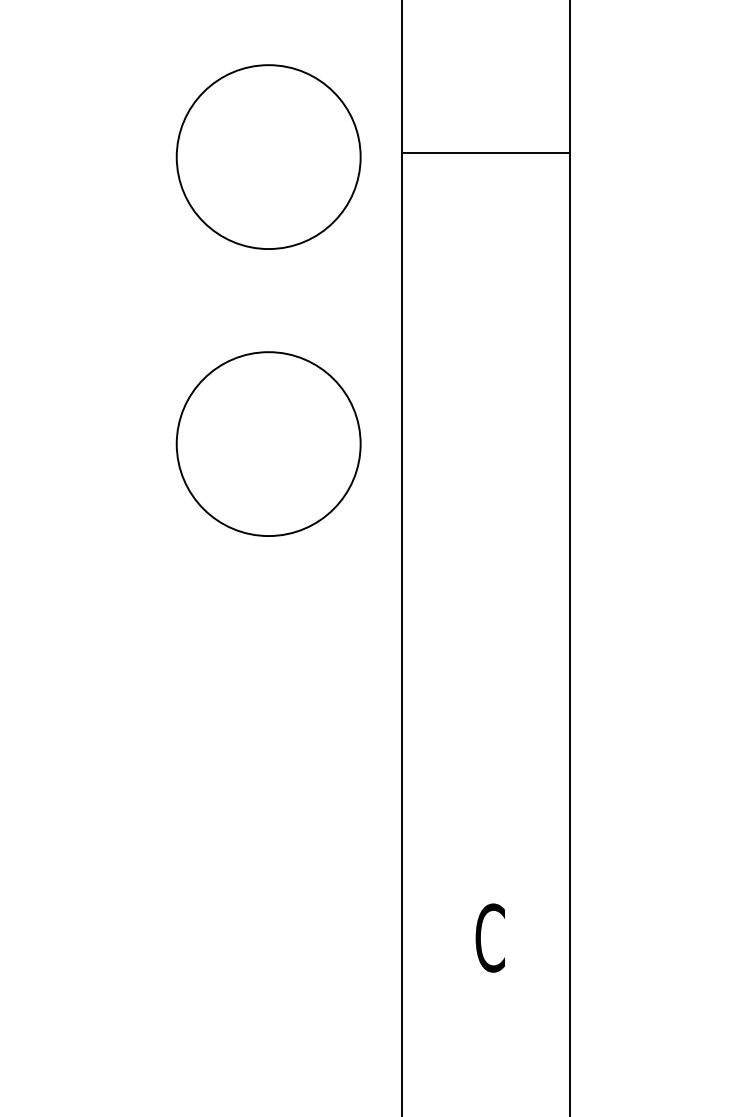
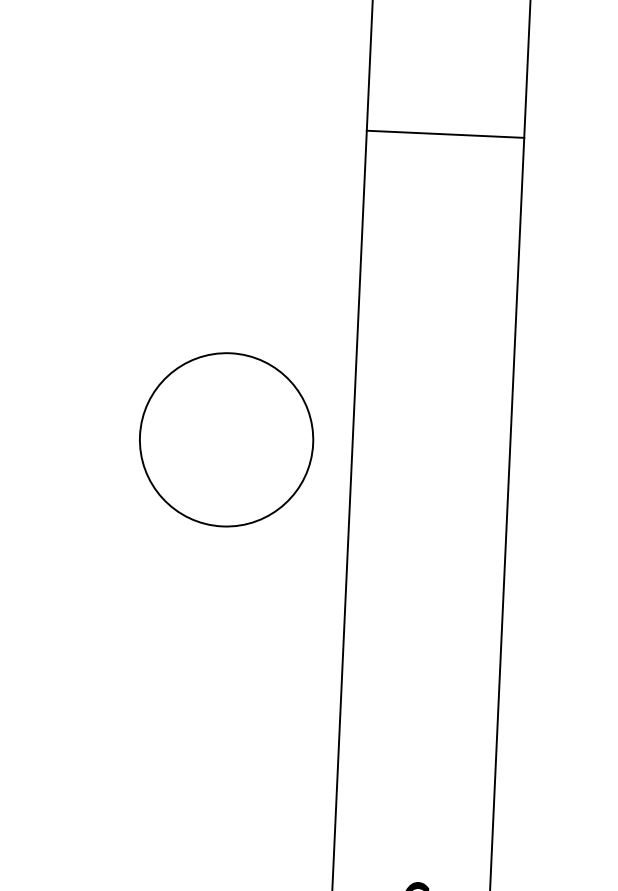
line: (485, 152) -> (445, 134), moved
circle: (268, 156) -> (238, 169), removed

